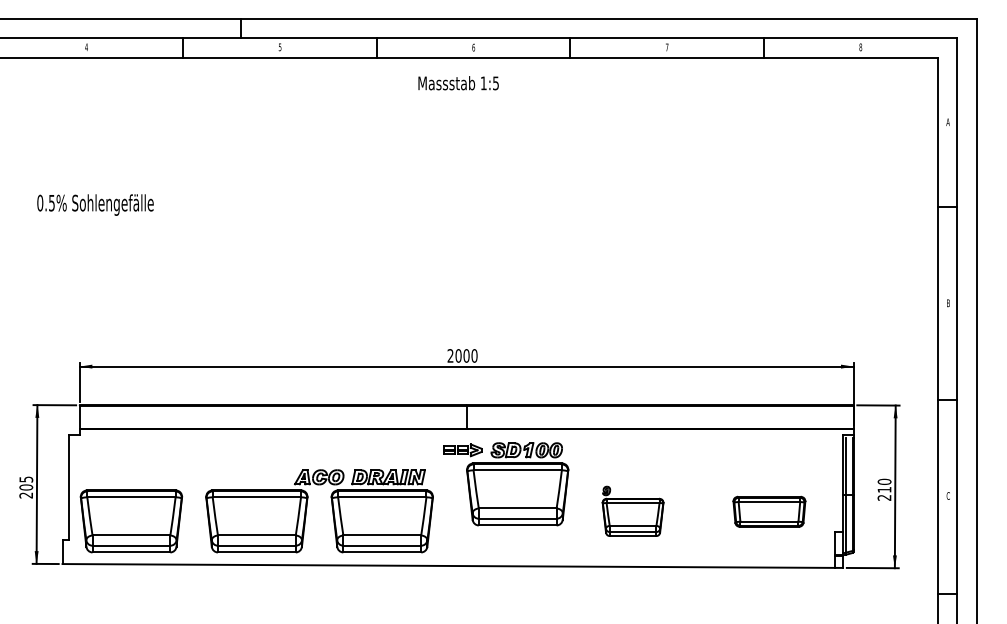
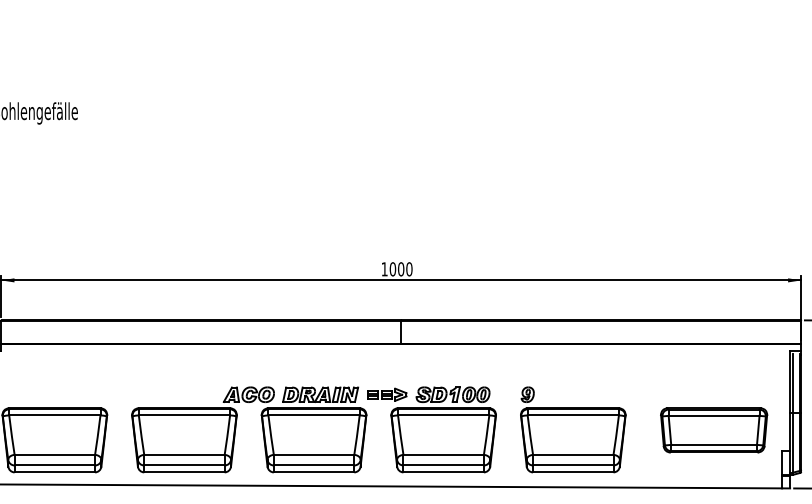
text: (450, 355) -> (384, 268), 2000 -> 1000
part: (506, 484) -> (432, 430), moved
part: (632, 511) -> (572, 430), size x1.67
part: (769, 511) -> (714, 430), size x1.43

